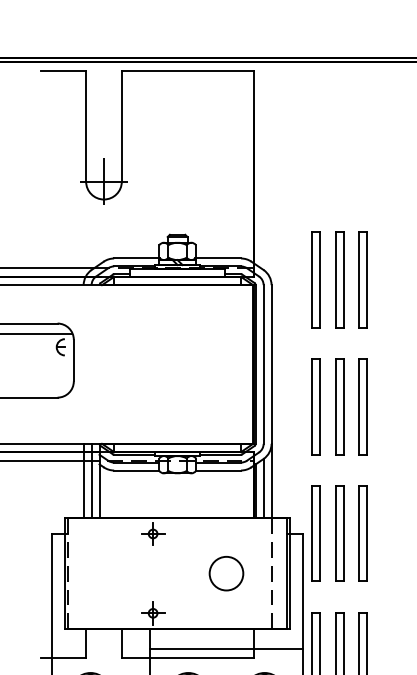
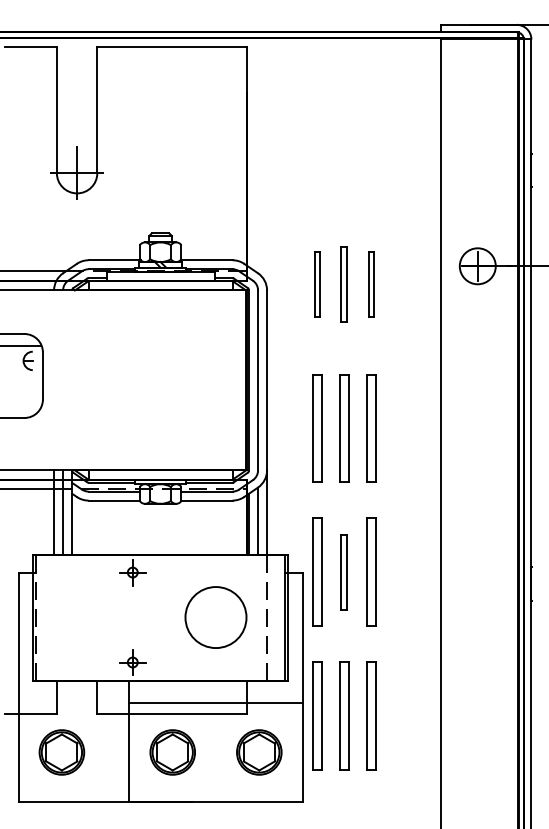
part: (316, 279) -> (317, 284), size x0.6
part: (339, 279) -> (344, 284), size x0.7
part: (363, 279) -> (371, 284), size x0.6
part: (339, 533) -> (344, 571), size x0.7
circle: (226, 573) -> (215, 617), size x1.6

